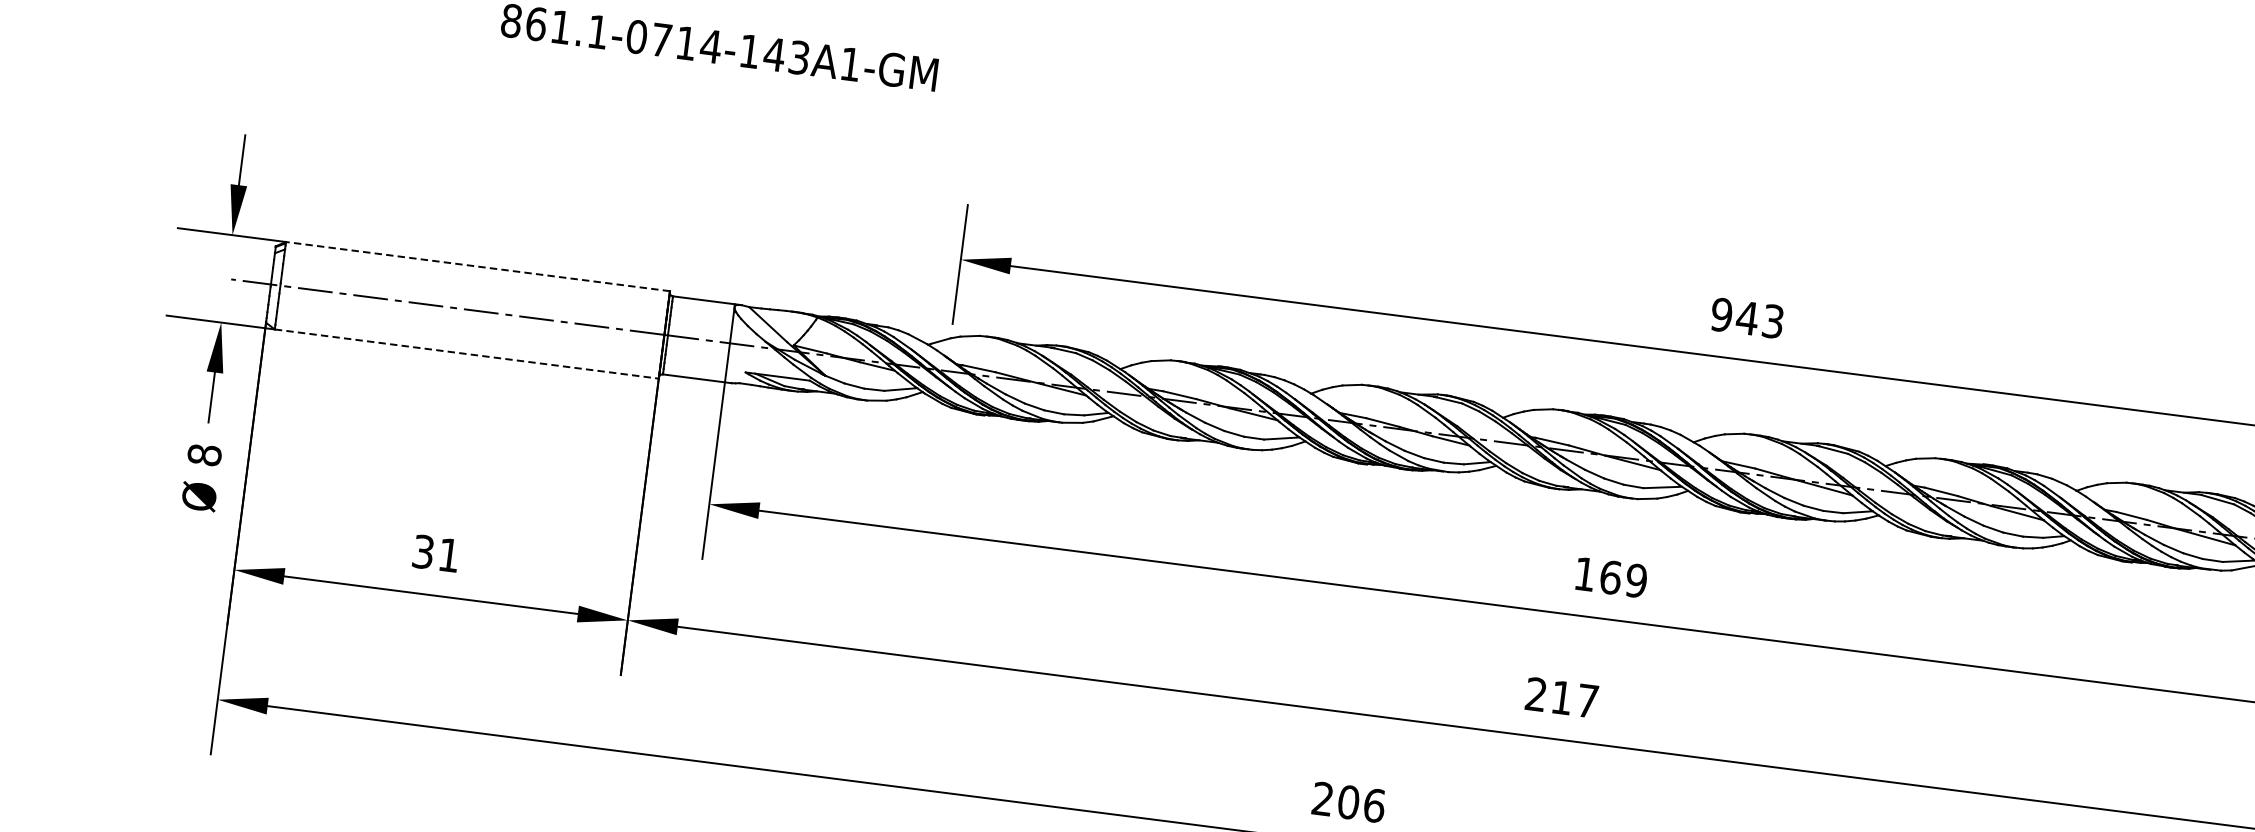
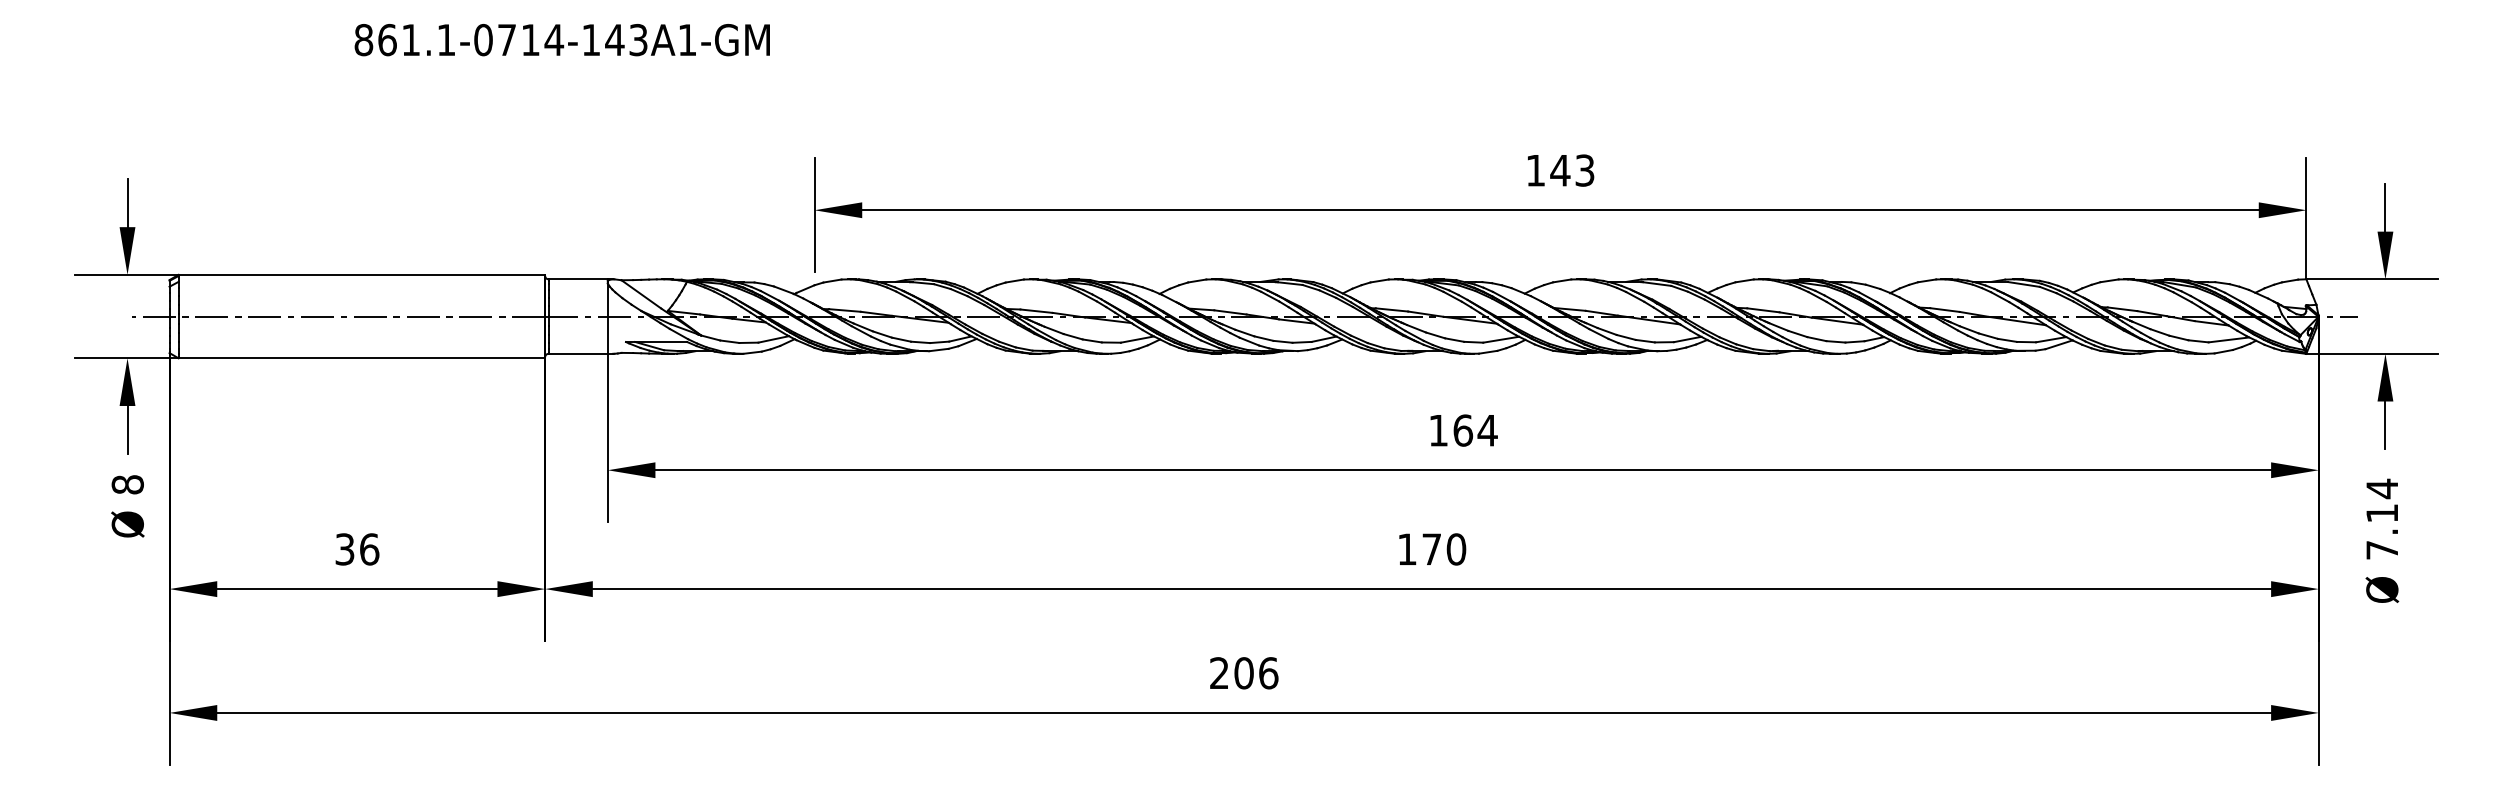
line: (477, 266) -> (361, 274), dashed -> solid
text: (1721, 314) -> (1535, 170), 943 -> 143
line: (467, 354) -> (362, 358), dashed -> solid
text: (449, 555) -> (369, 549), 31 -> 36
text: (1636, 580) -> (1487, 430), 169 -> 164
text: (1562, 697) -> (1432, 549), 217 -> 170

